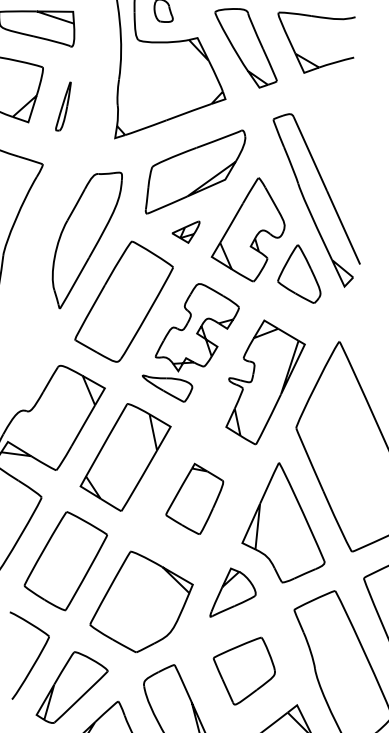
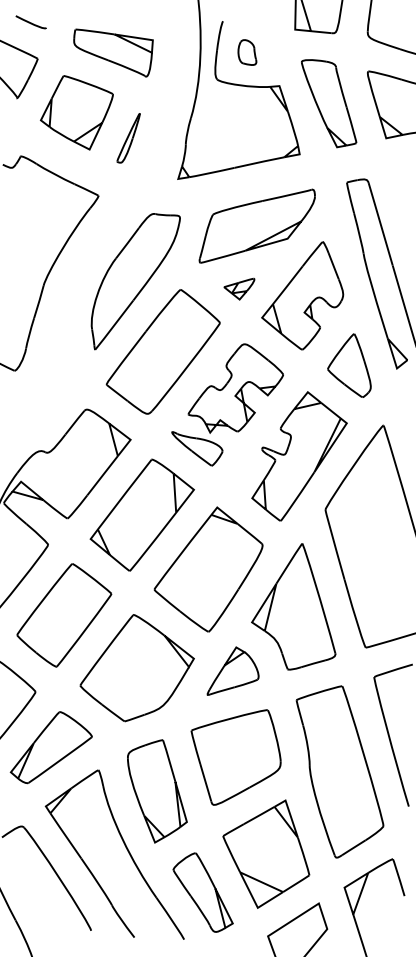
part: (297, 275) -> (349, 365), moved
part: (194, 499) -> (208, 569), size x1.67
part: (244, 671) -> (235, 757), size x1.43

